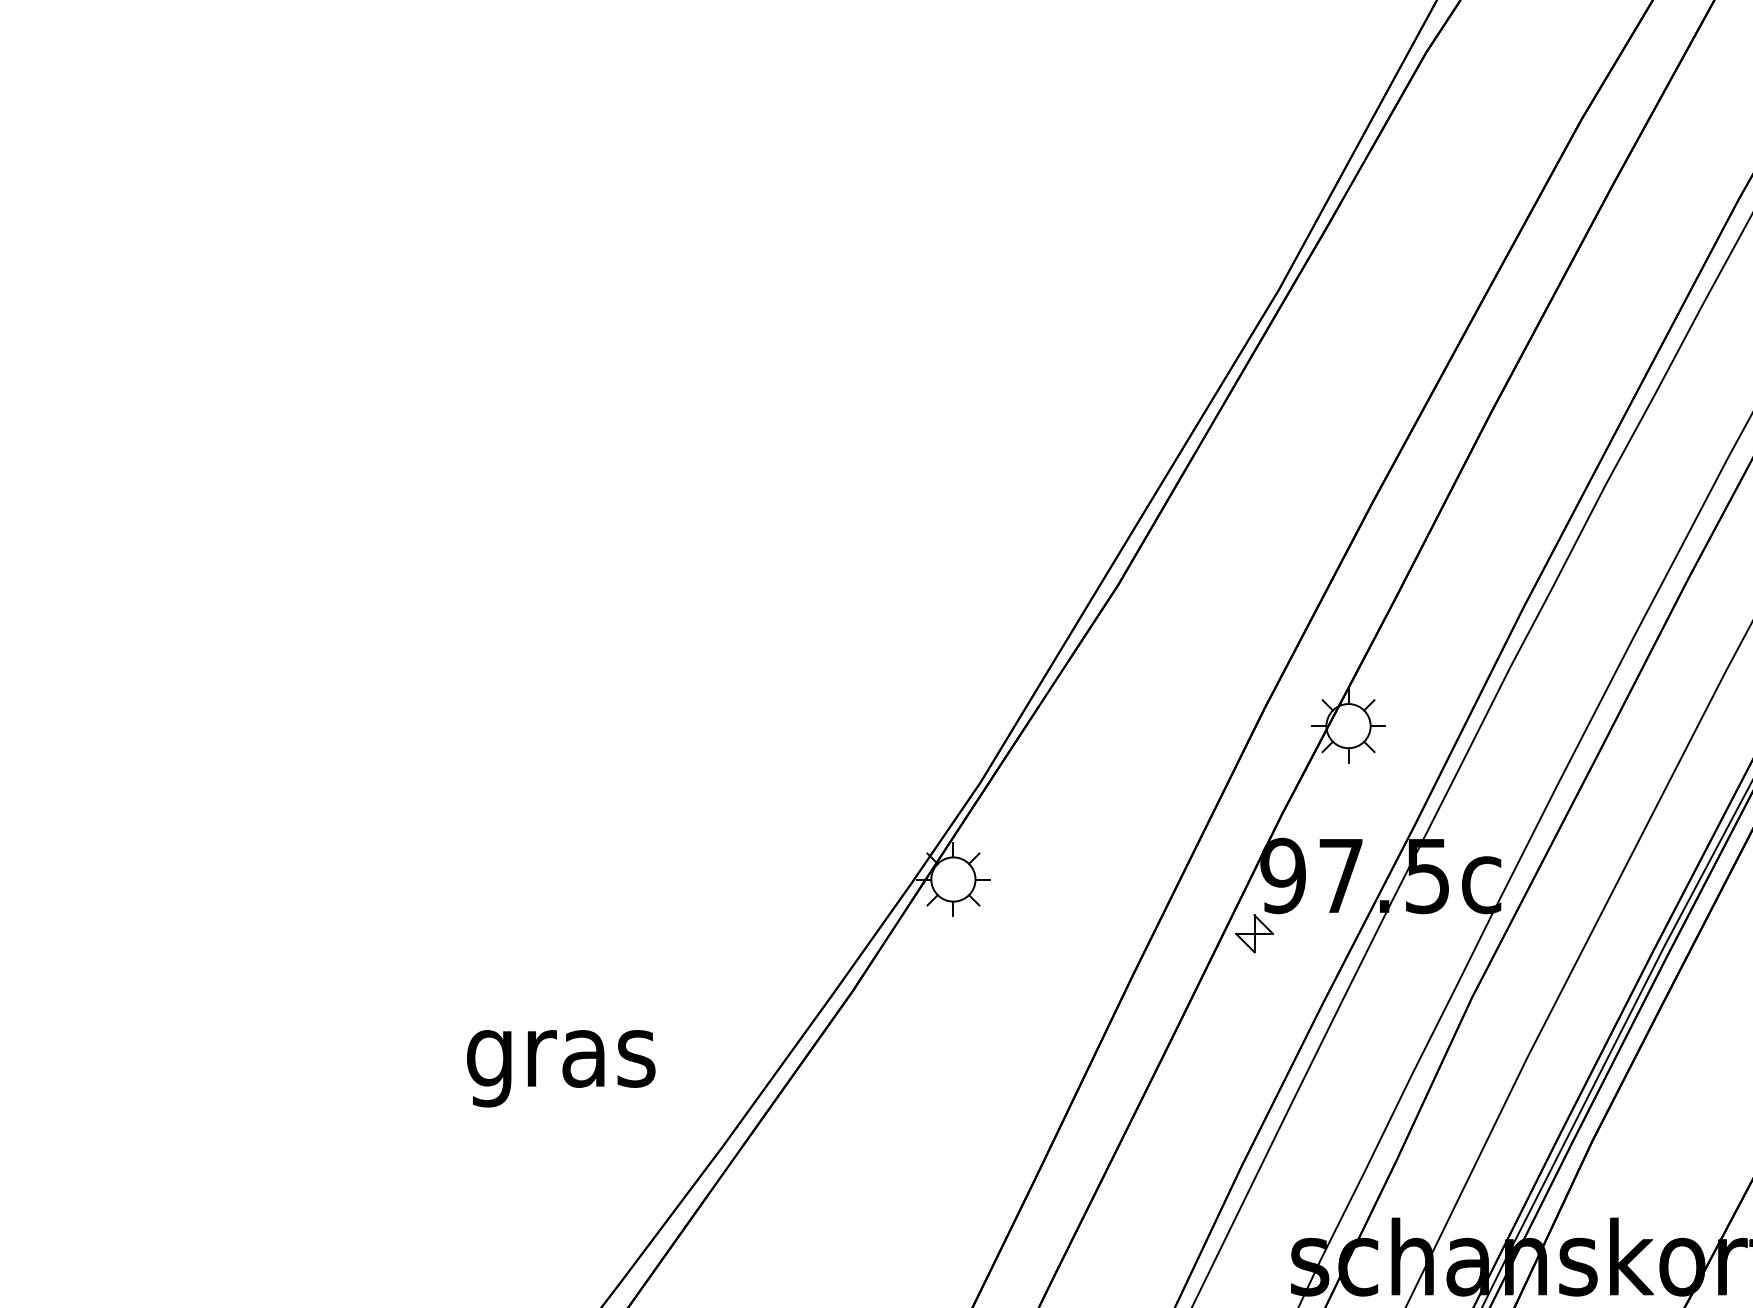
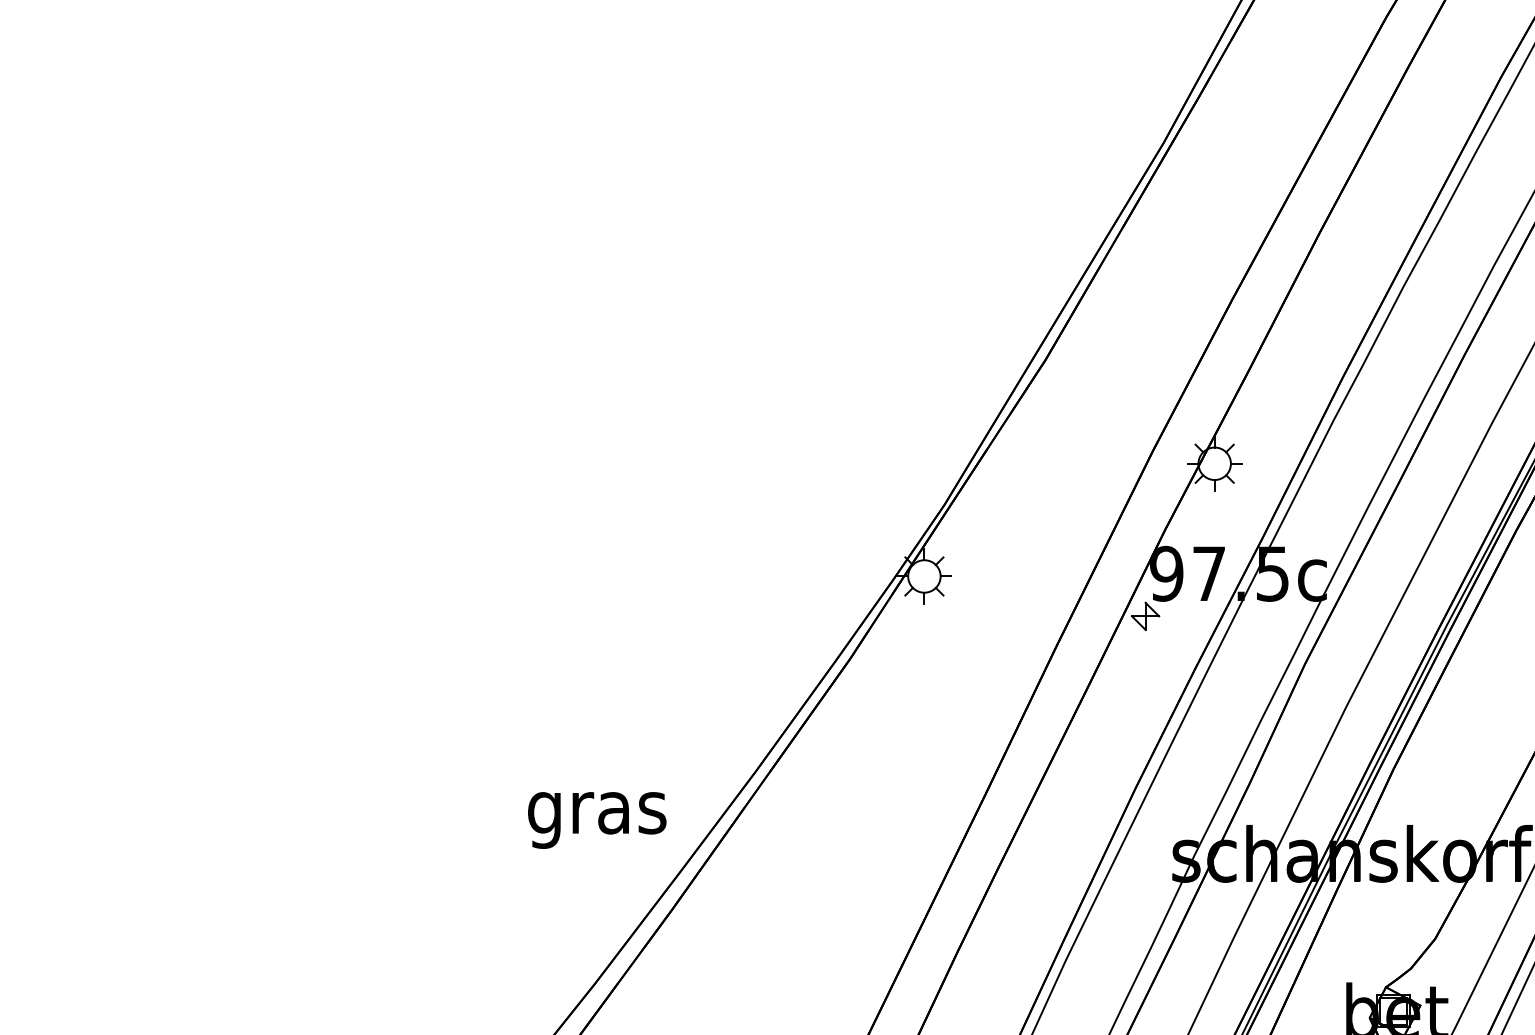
text: (561, 1068) -> (597, 820), moved

